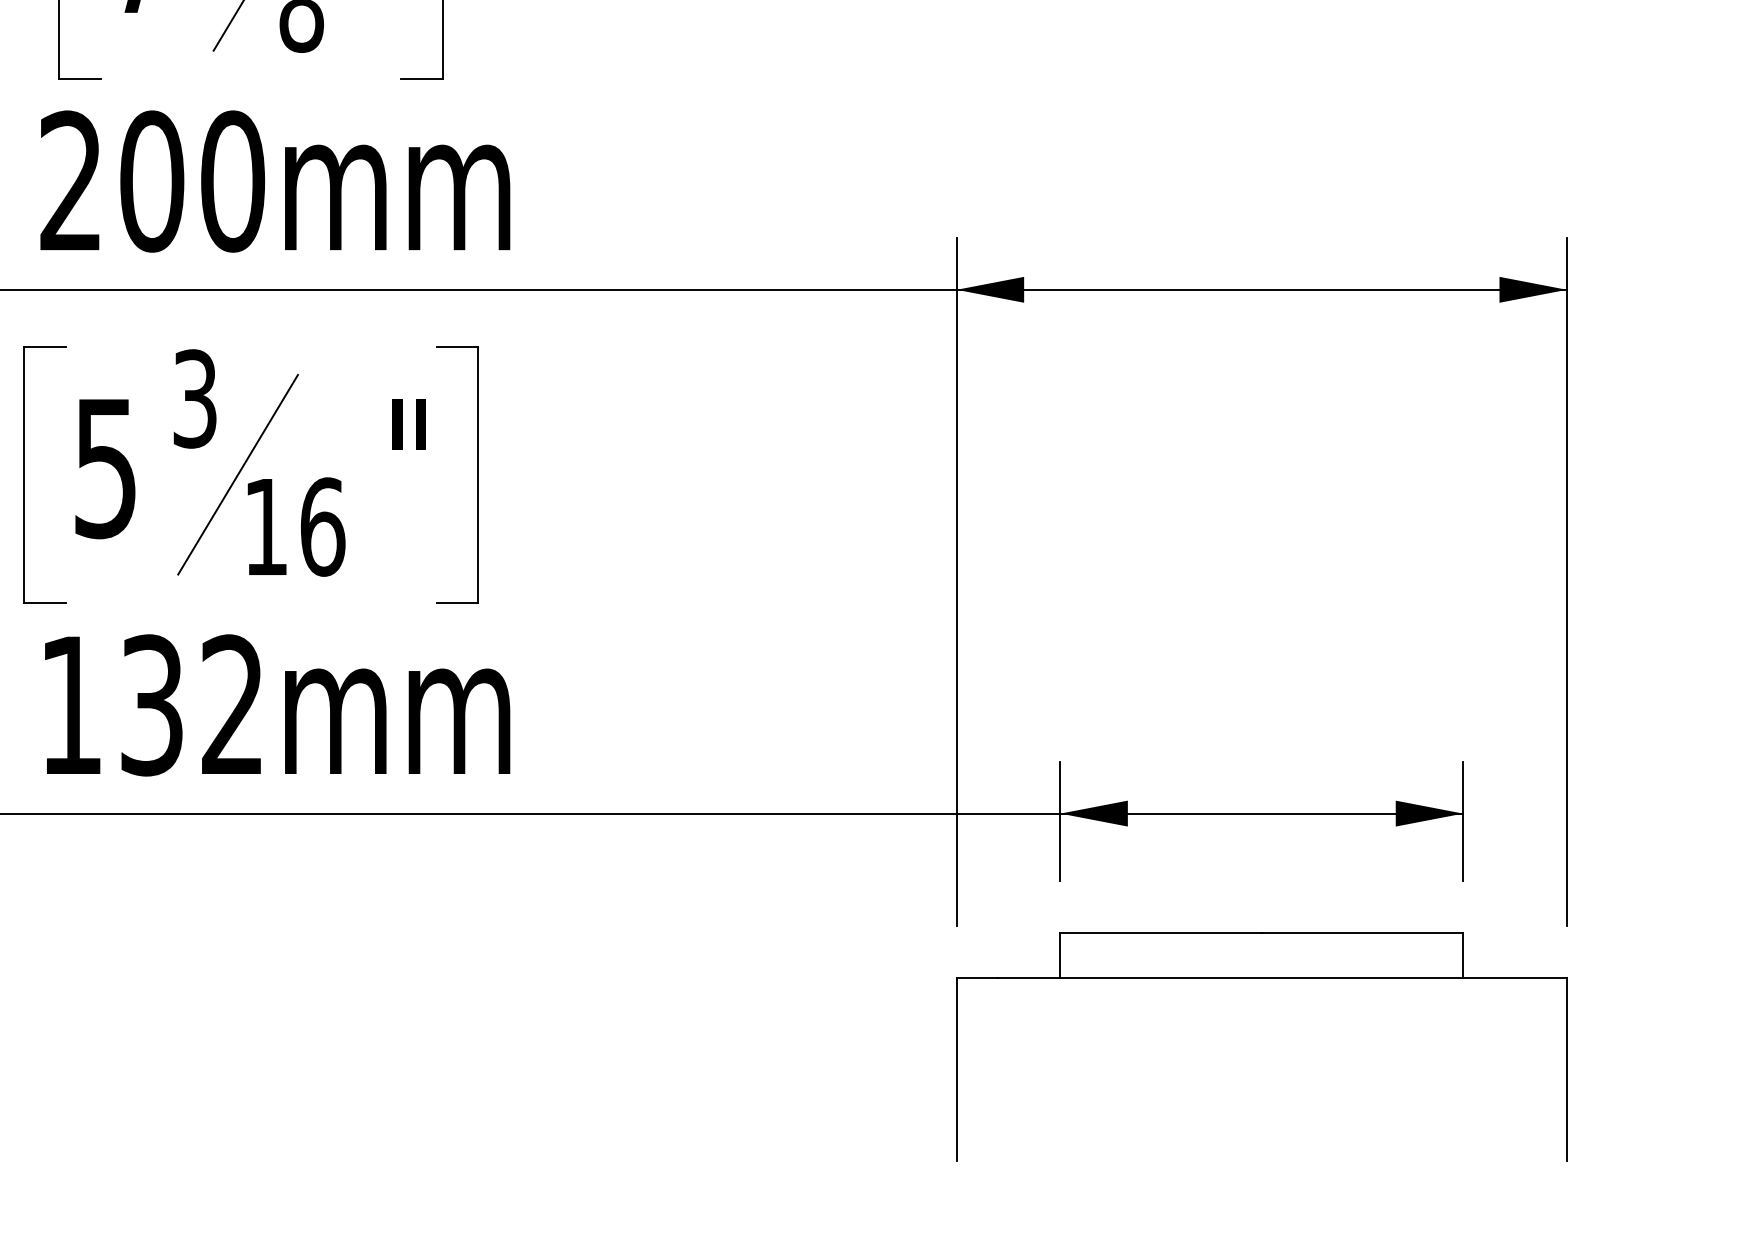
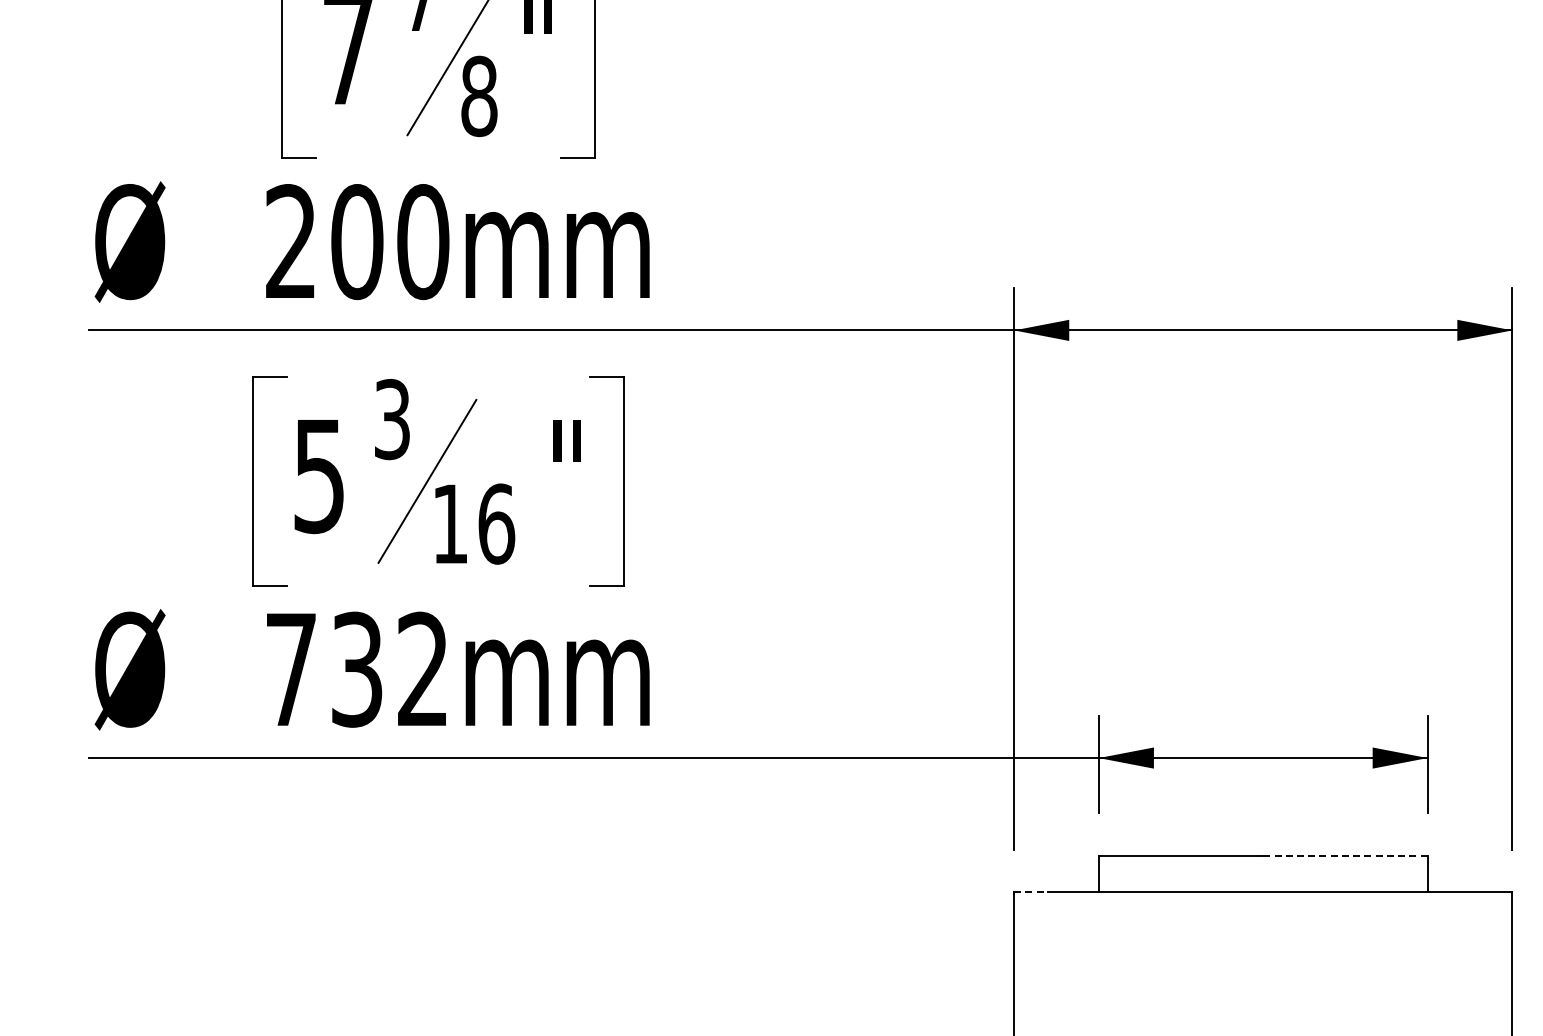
text: (71, 705) -> (291, 669), 132mm -> 732mm
line: (1362, 932) -> (1345, 855), solid -> dashed
line: (976, 978) -> (1030, 892), solid -> dashed

